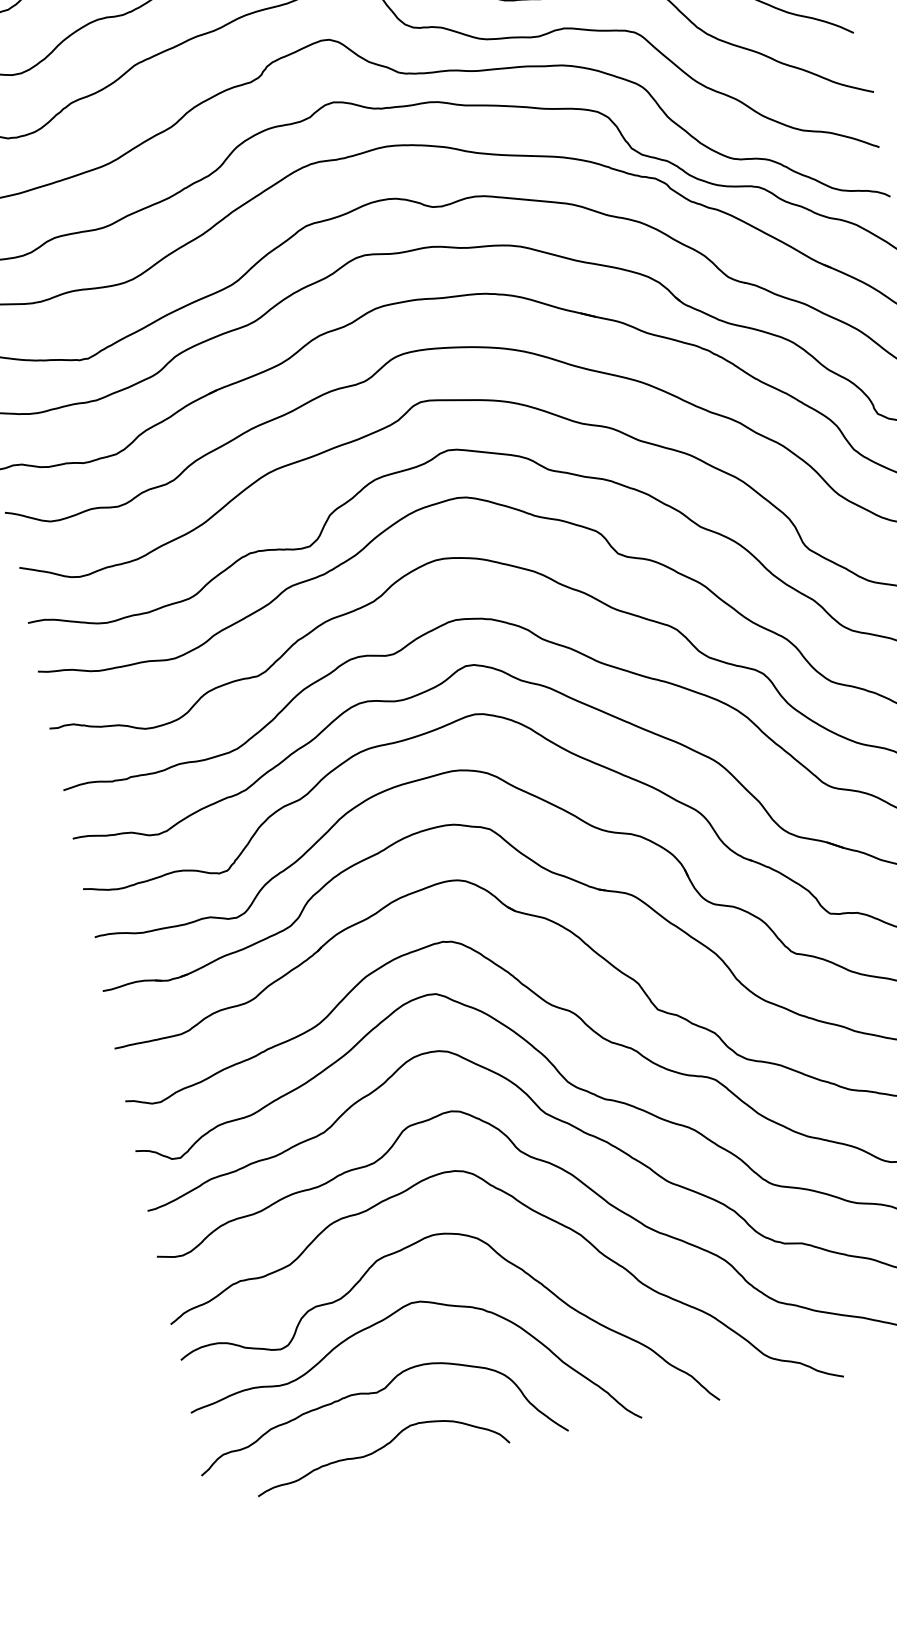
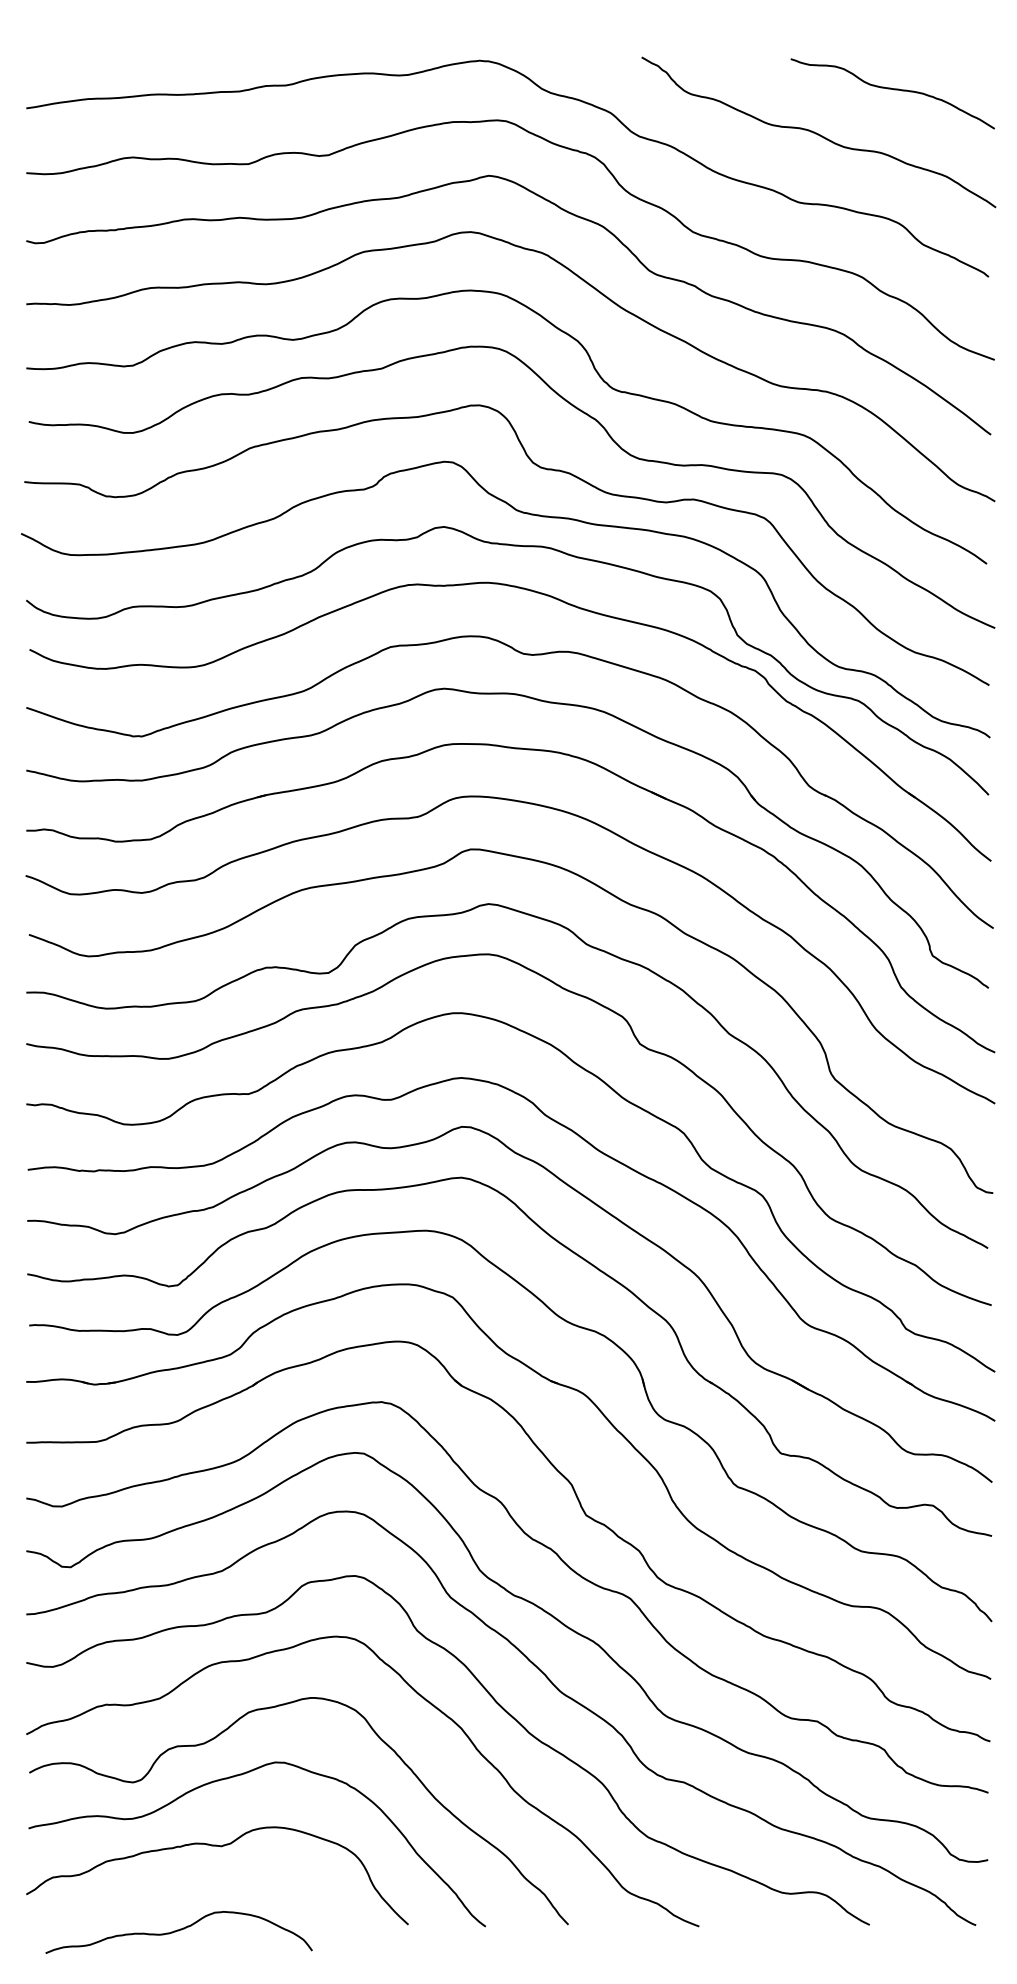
curve: (379, 1450) -> (178, 1931), moved

